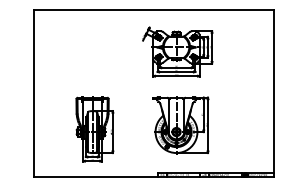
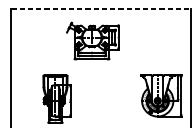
line: (154, 9) -> (101, 9), solid -> dashed
part: (177, 51) -> (92, 40), moved
part: (180, 125) -> (160, 95), moved

